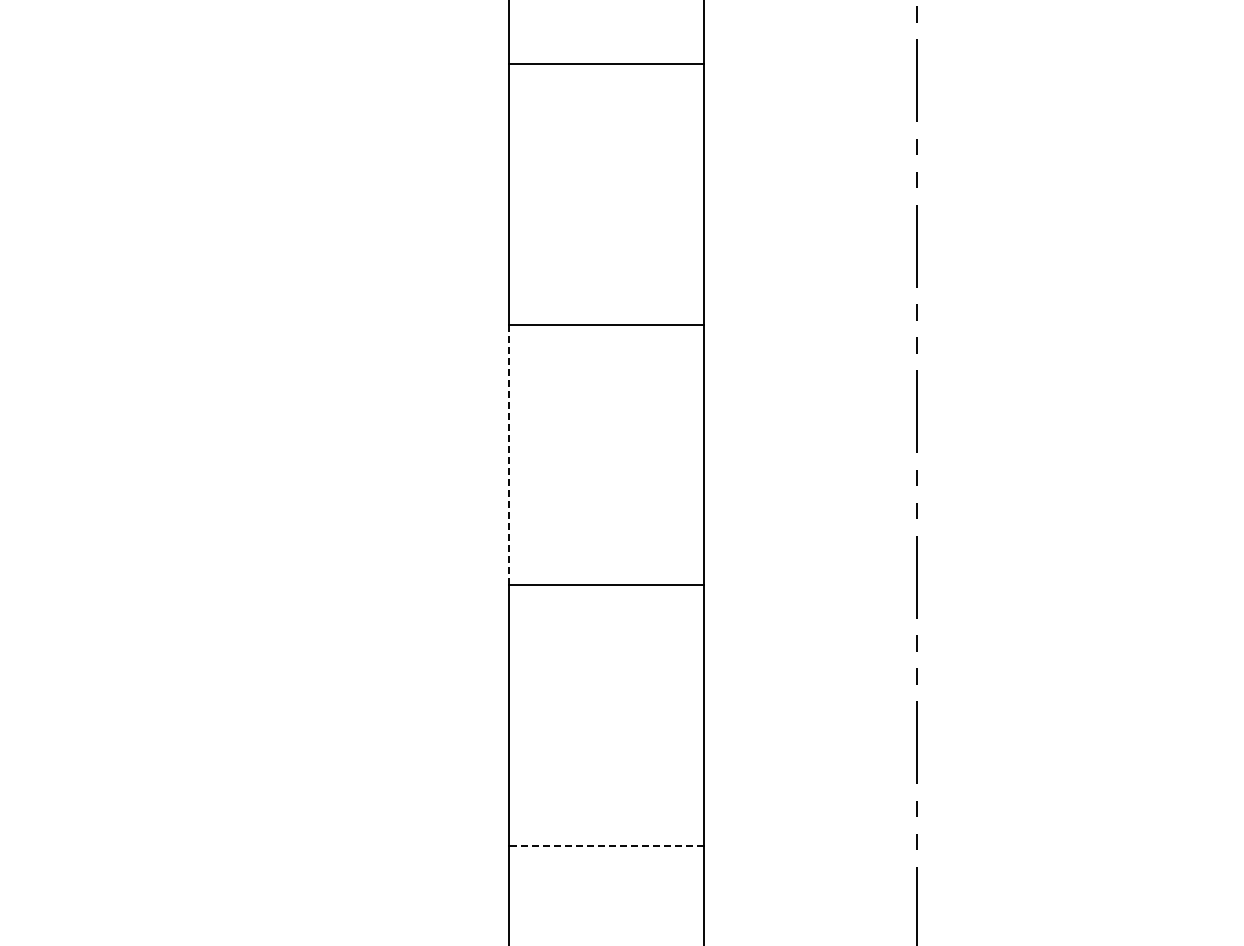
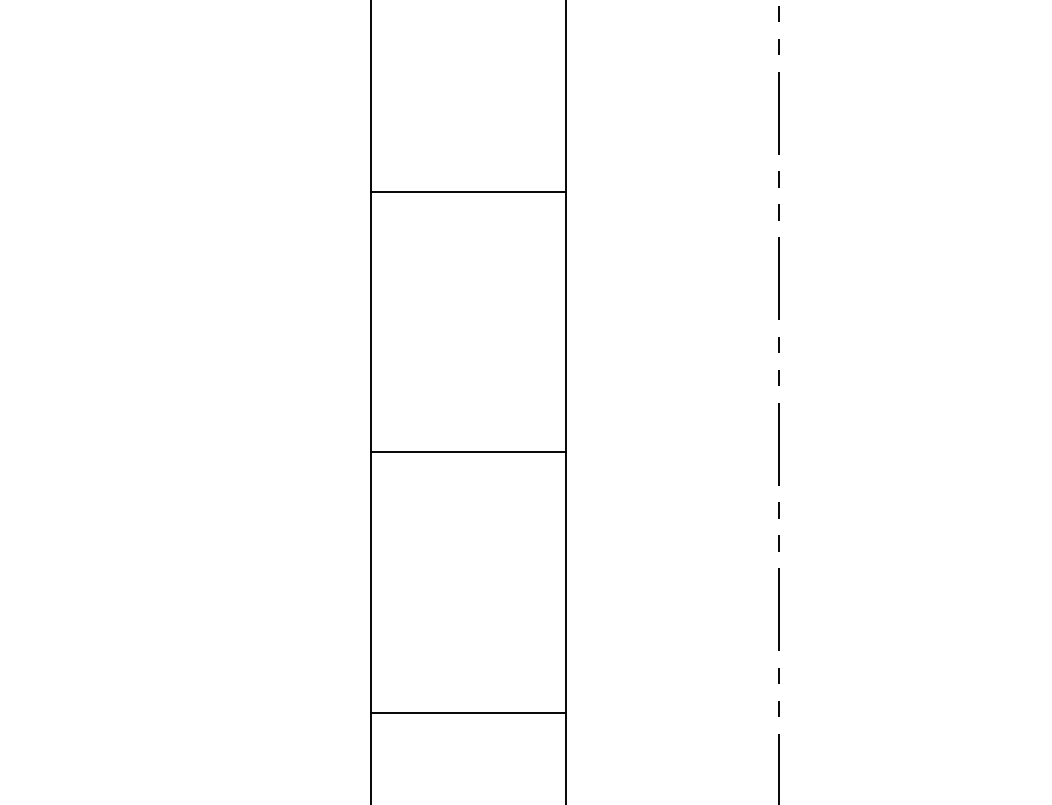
line: (508, 455) -> (370, 322), dashed -> solid
line: (606, 846) -> (468, 713), dashed -> solid

